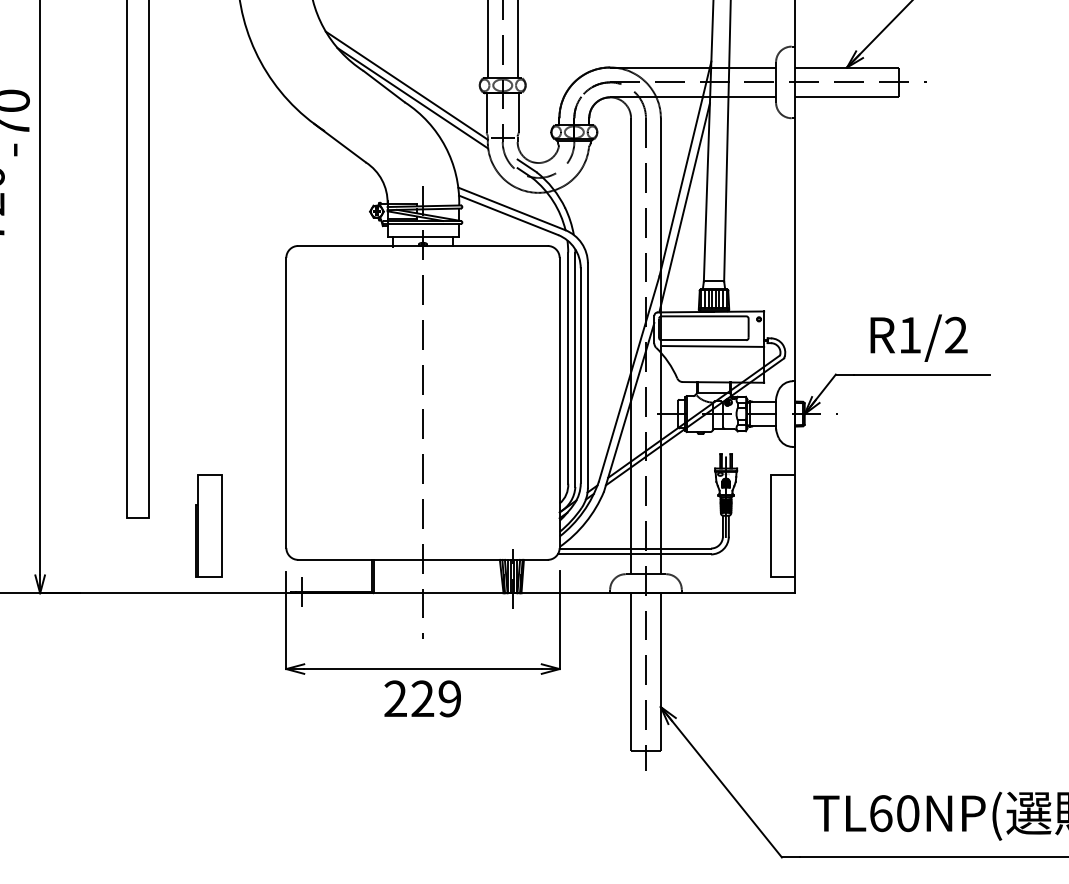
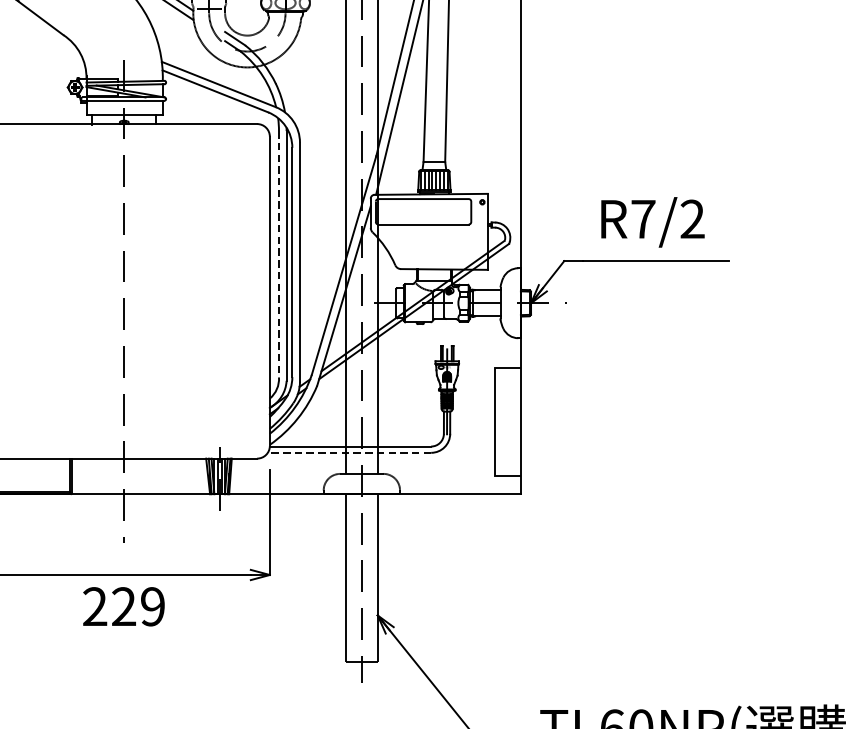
text: (910, 335) -> (643, 219), R1/2 -> R7/2
line: (713, 346) -> (433, 231), removed
line: (568, 368) -> (279, 254), solid -> dashed
line: (634, 554) -> (349, 452), solid -> dashed

